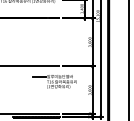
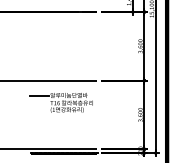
part: (54, 81) -> (61, 102), moved

